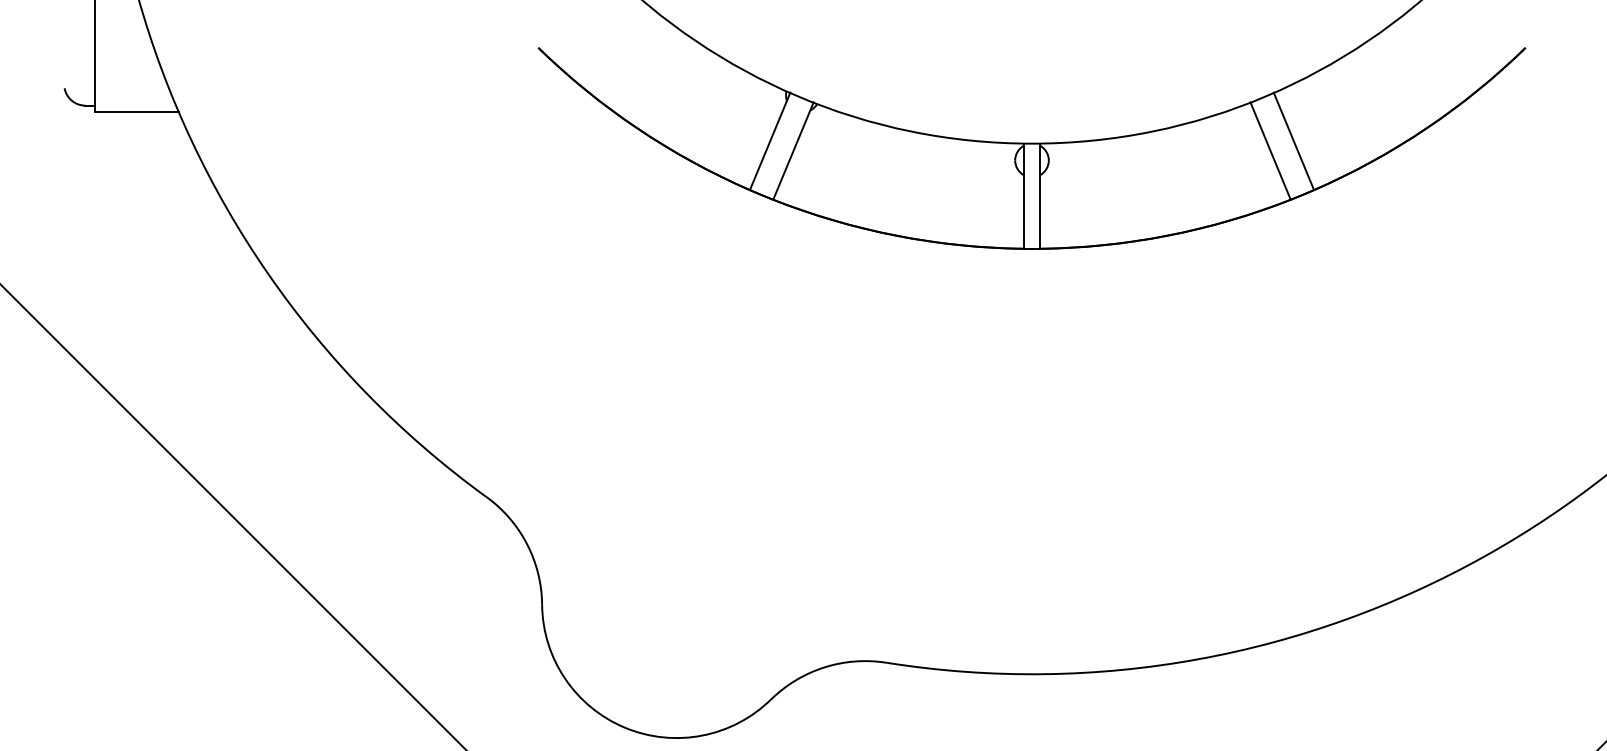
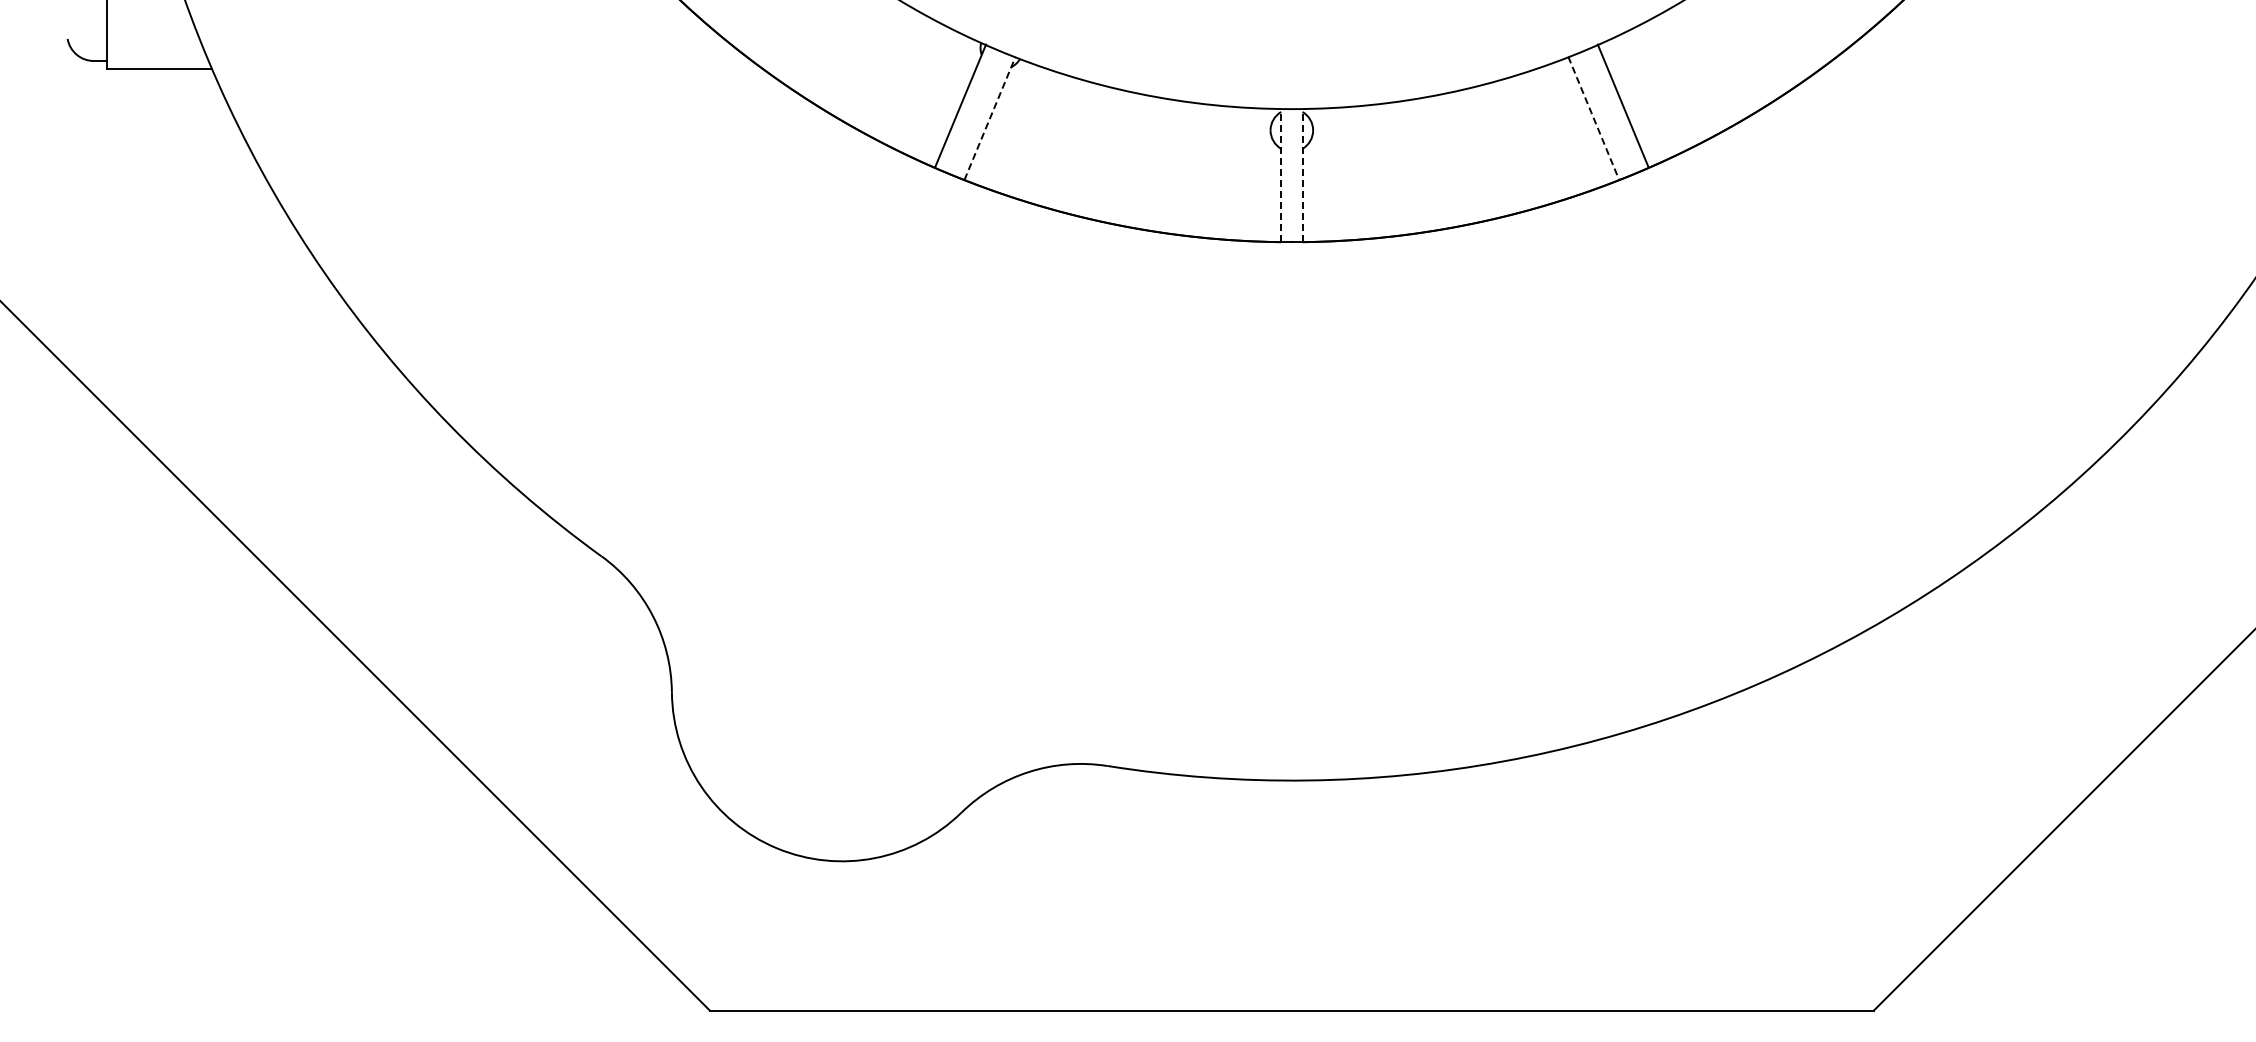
line: (793, 151) -> (990, 118), solid -> dashed
line: (1270, 151) -> (1593, 118), solid -> dashed
line: (1023, 196) -> (1281, 175), solid -> dashed
line: (1040, 196) -> (1302, 175), solid -> dashed

